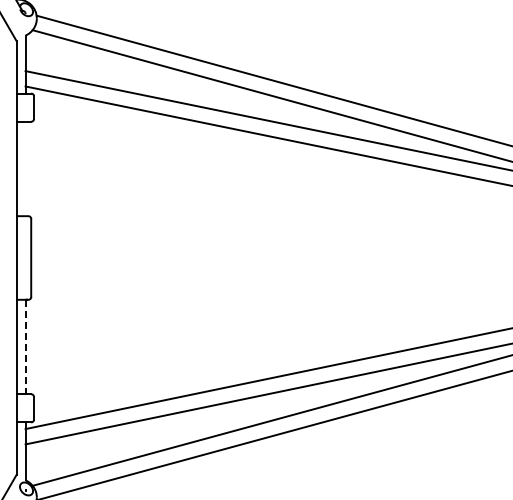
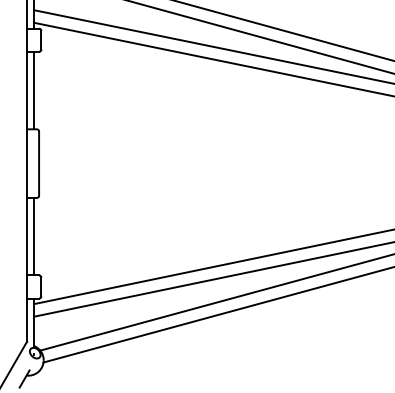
line: (25, 168) -> (34, 90), added
line: (25, 347) -> (34, 237), dashed -> solid

